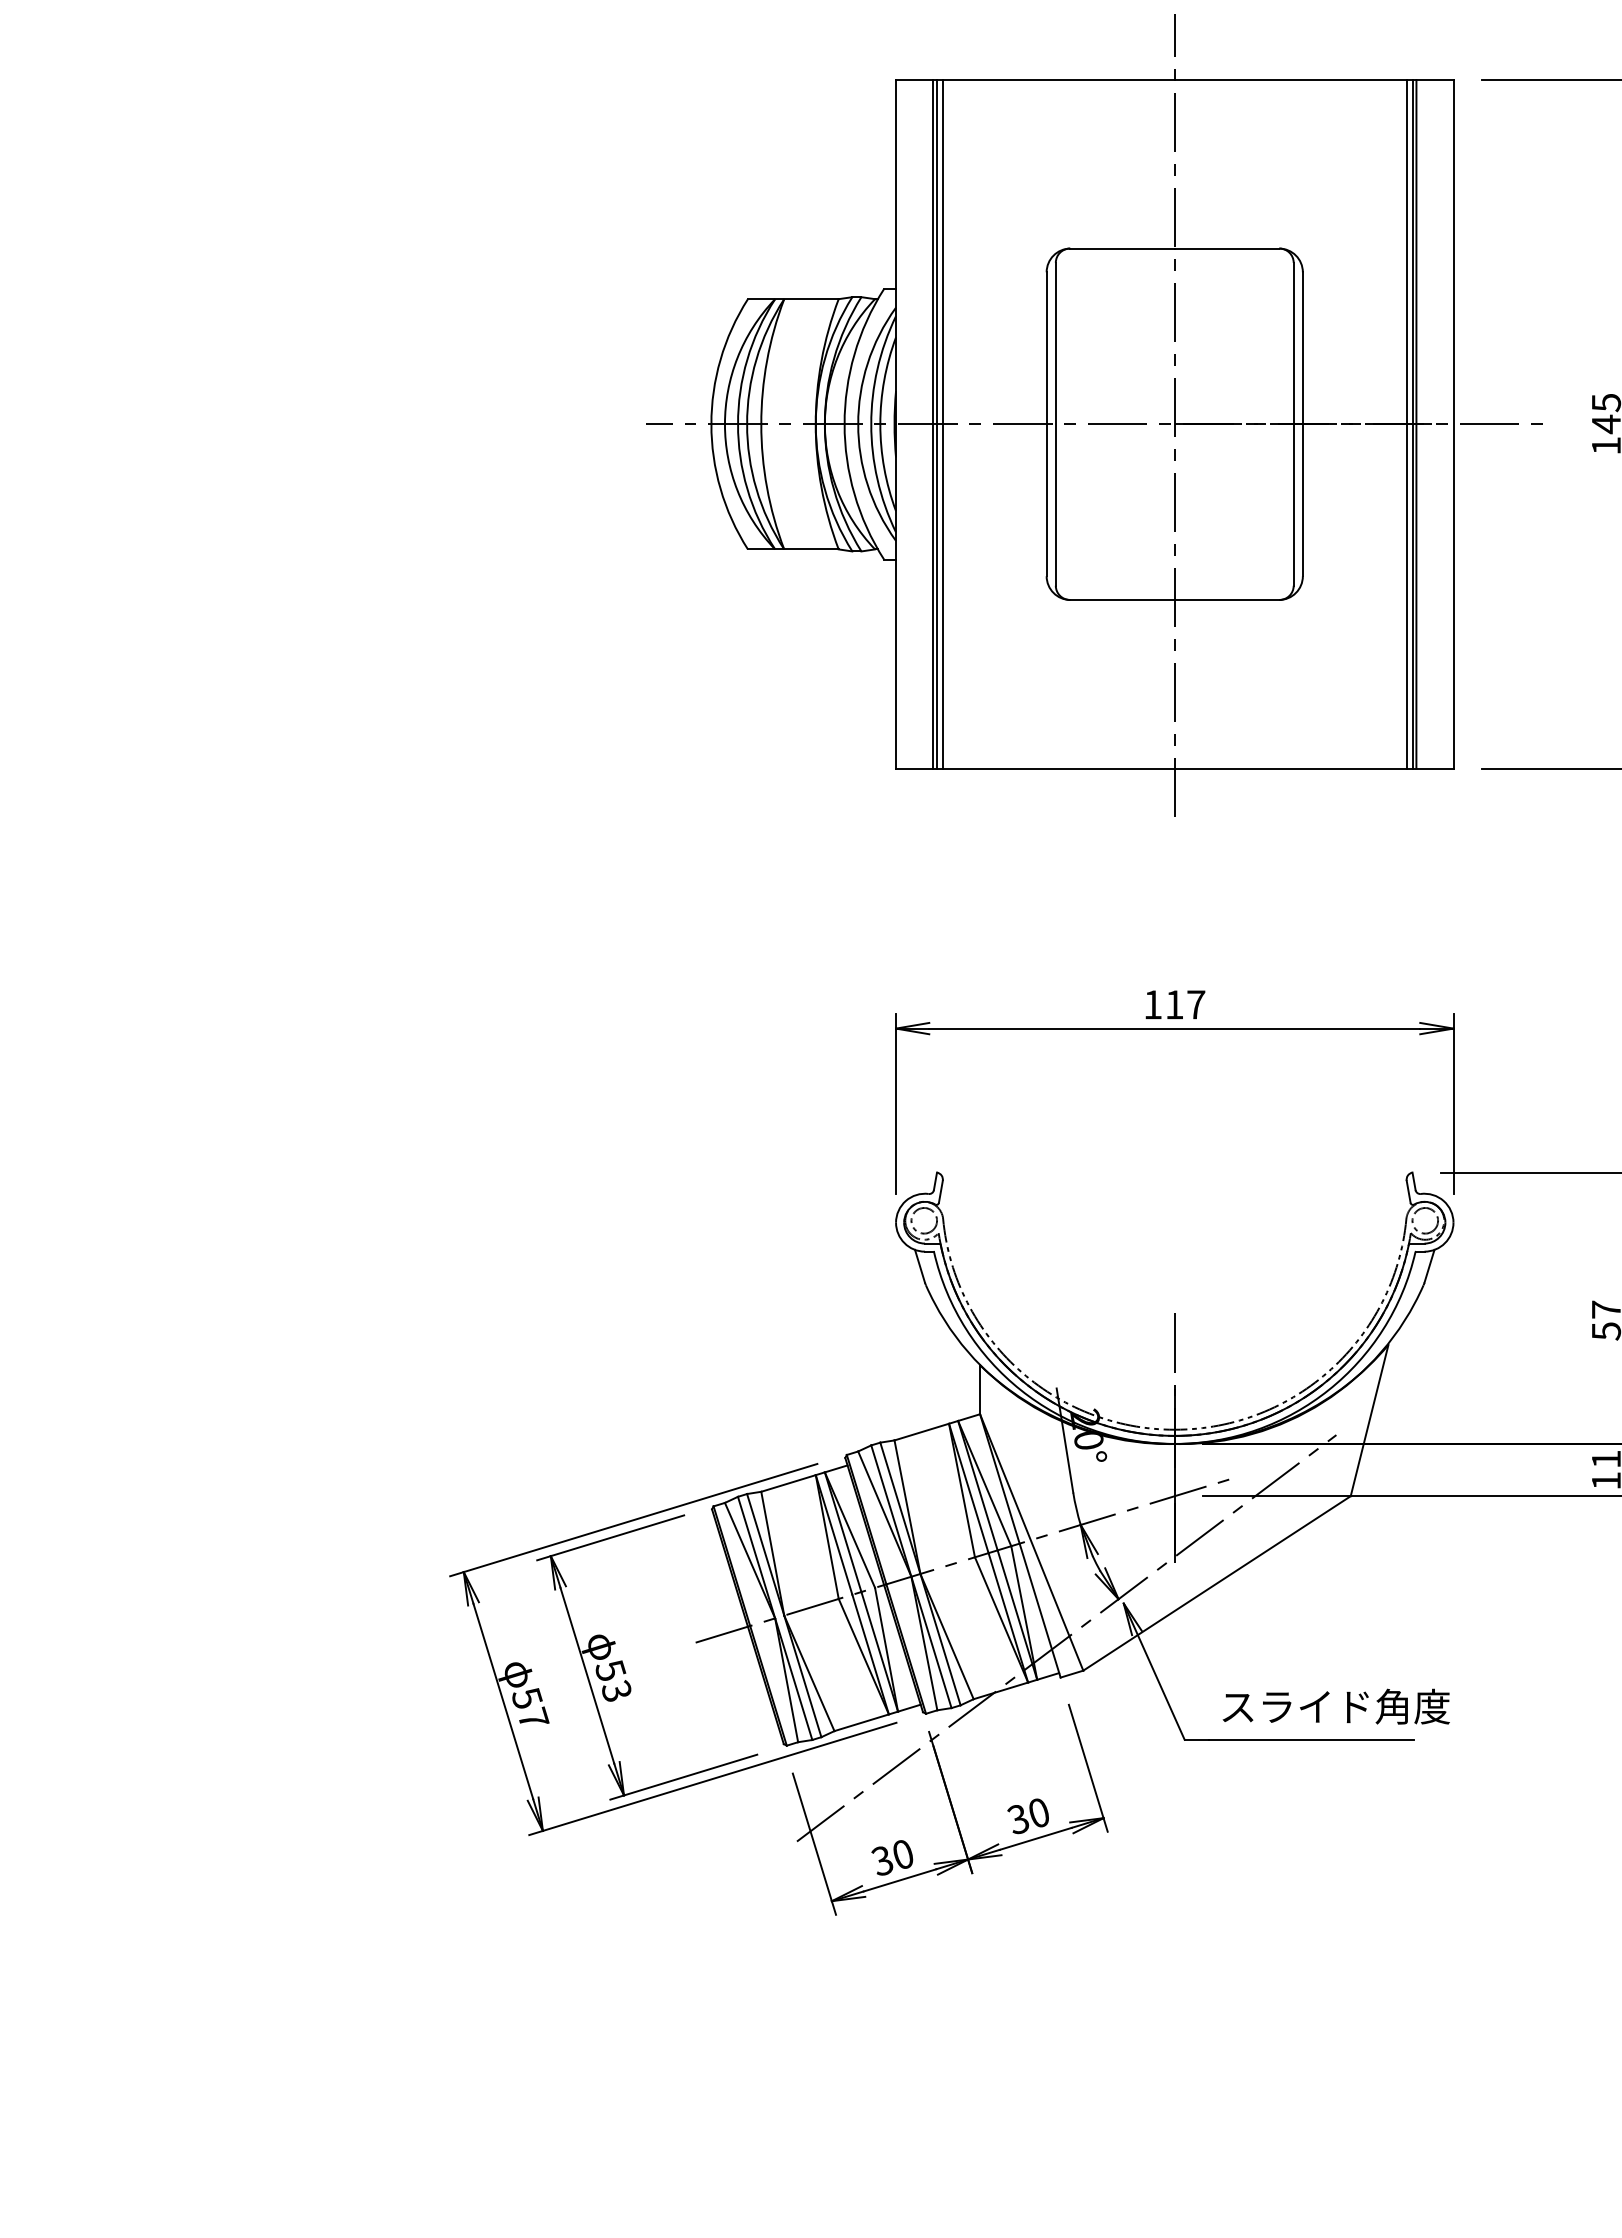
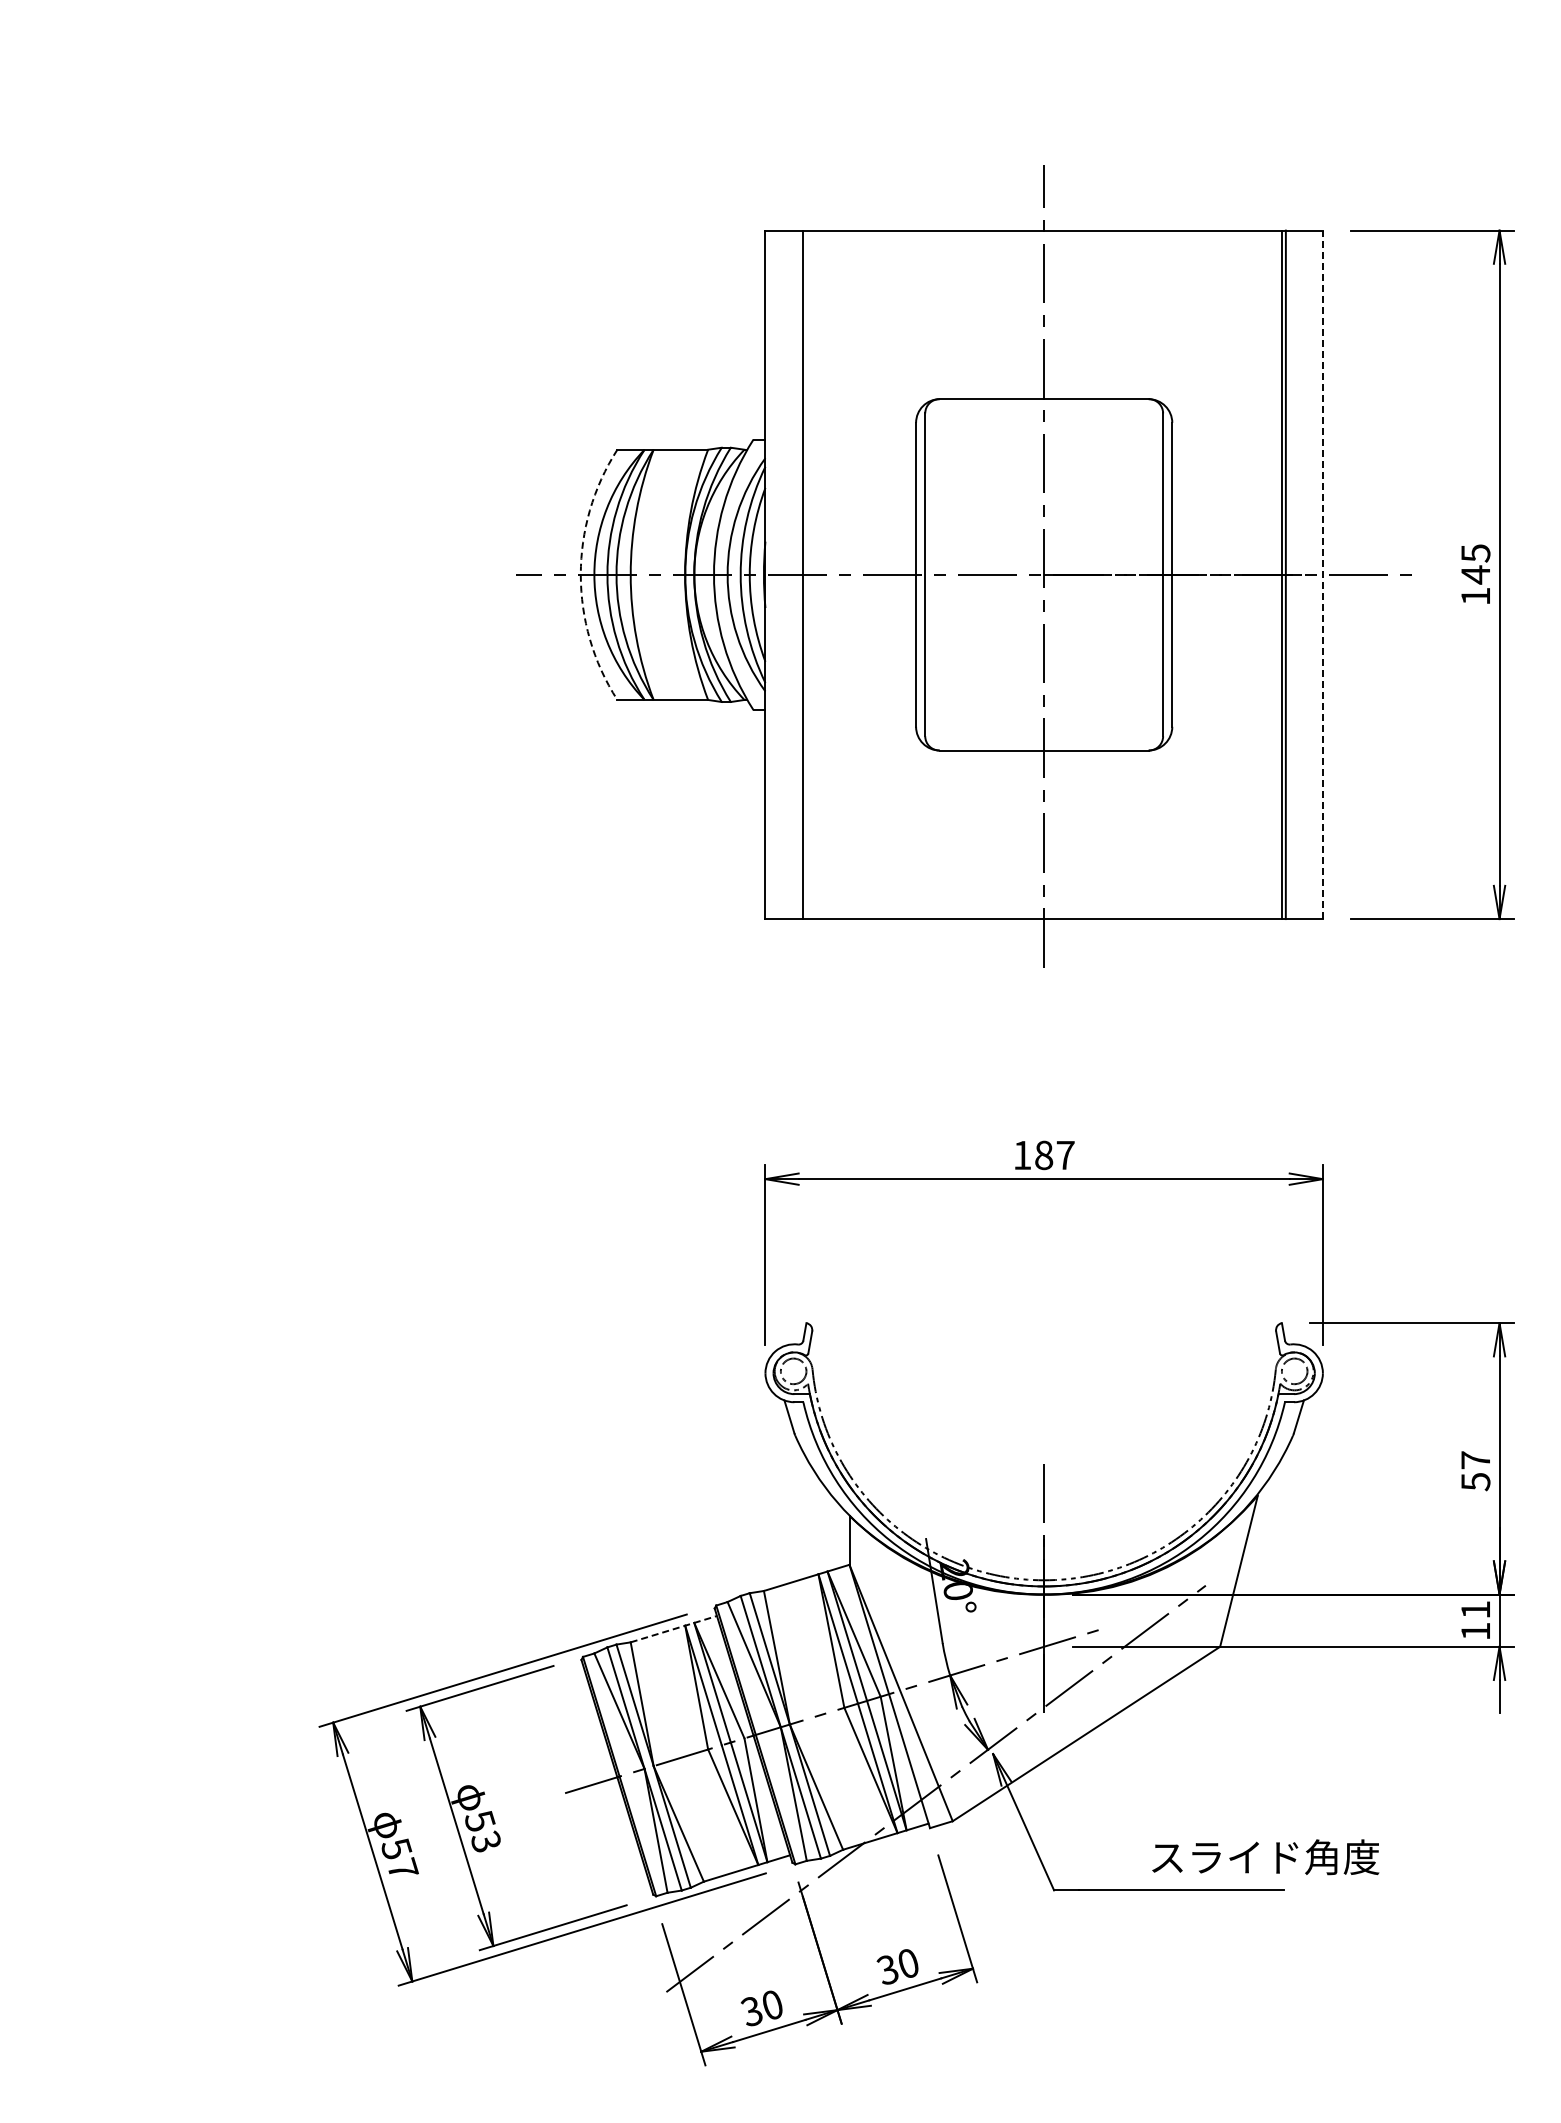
line: (1453, 423) -> (1322, 574), solid -> dashed
arc: (711, 424) -> (580, 575), solid -> dashed
line: (937, 424) -> (806, 575), removed
line: (942, 424) -> (811, 575), removed
line: (1406, 424) -> (1275, 575), removed
text: (1174, 1004) -> (1043, 1155), 117 -> 187
line: (804, 1478) -> (673, 1629), solid -> dashed
text: (1335, 1706) -> (1264, 1857), moved

